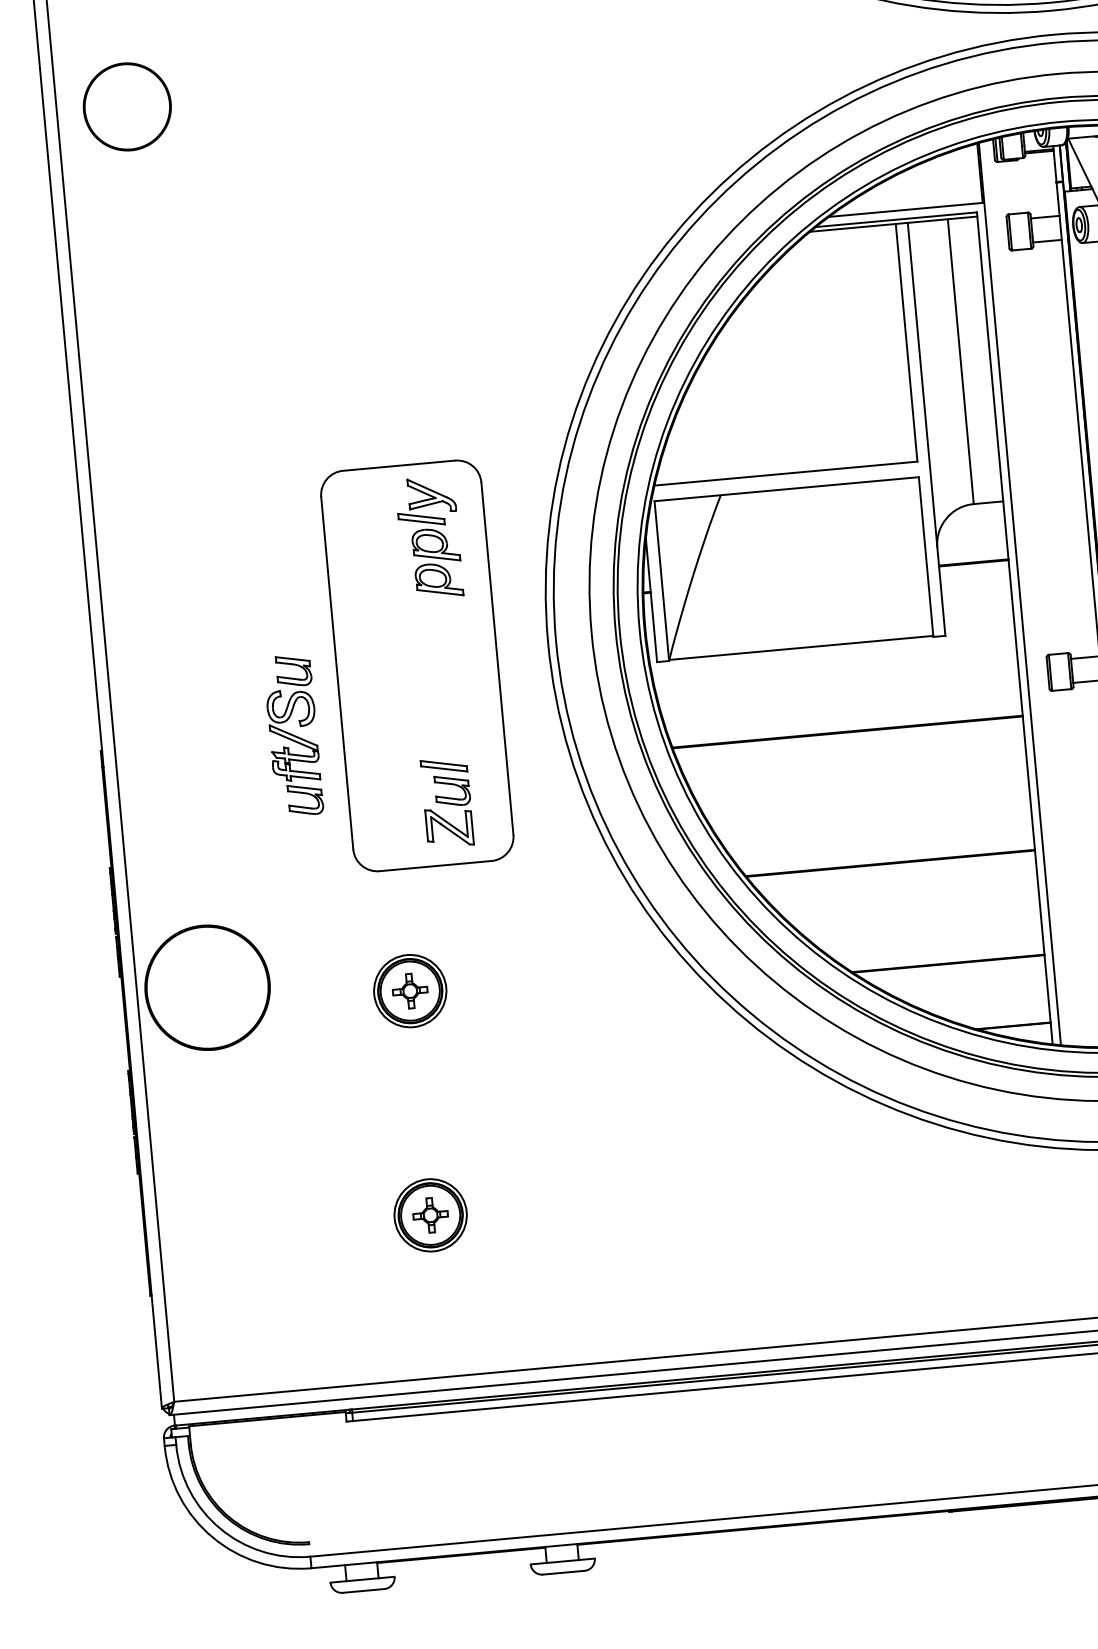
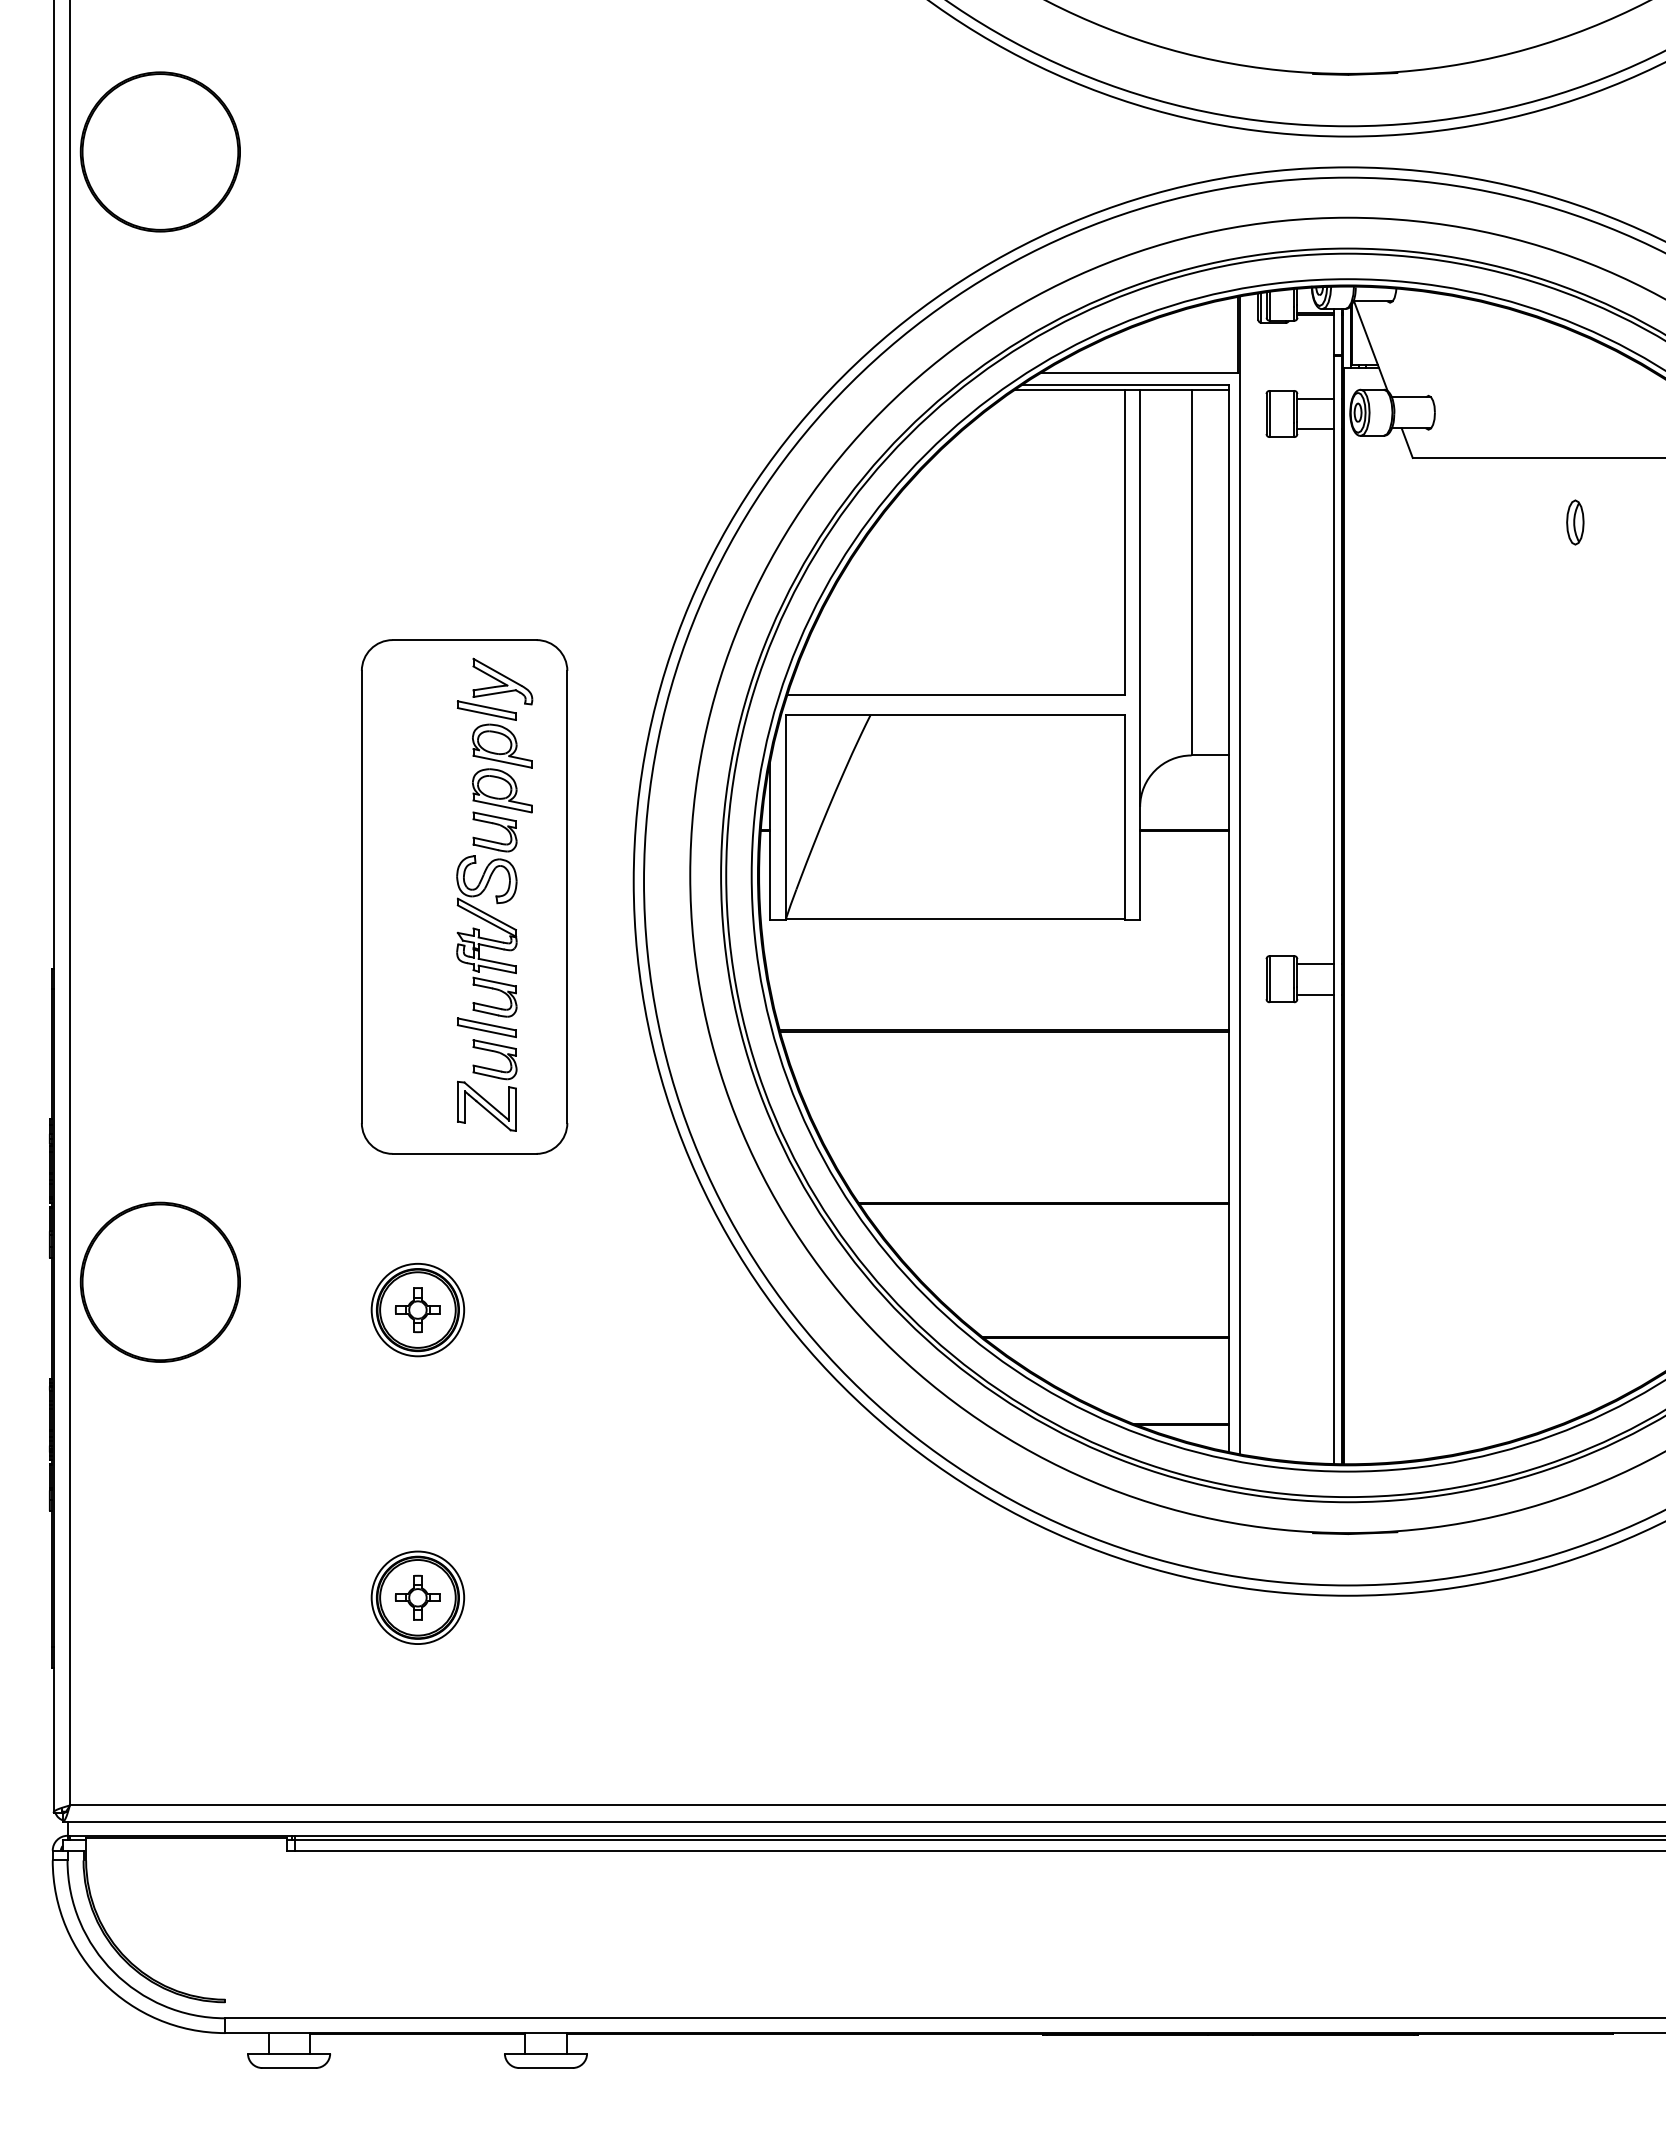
part: (126, 106) -> (159, 151), size x1.43
part: (293, 735) -> (486, 914), moved

